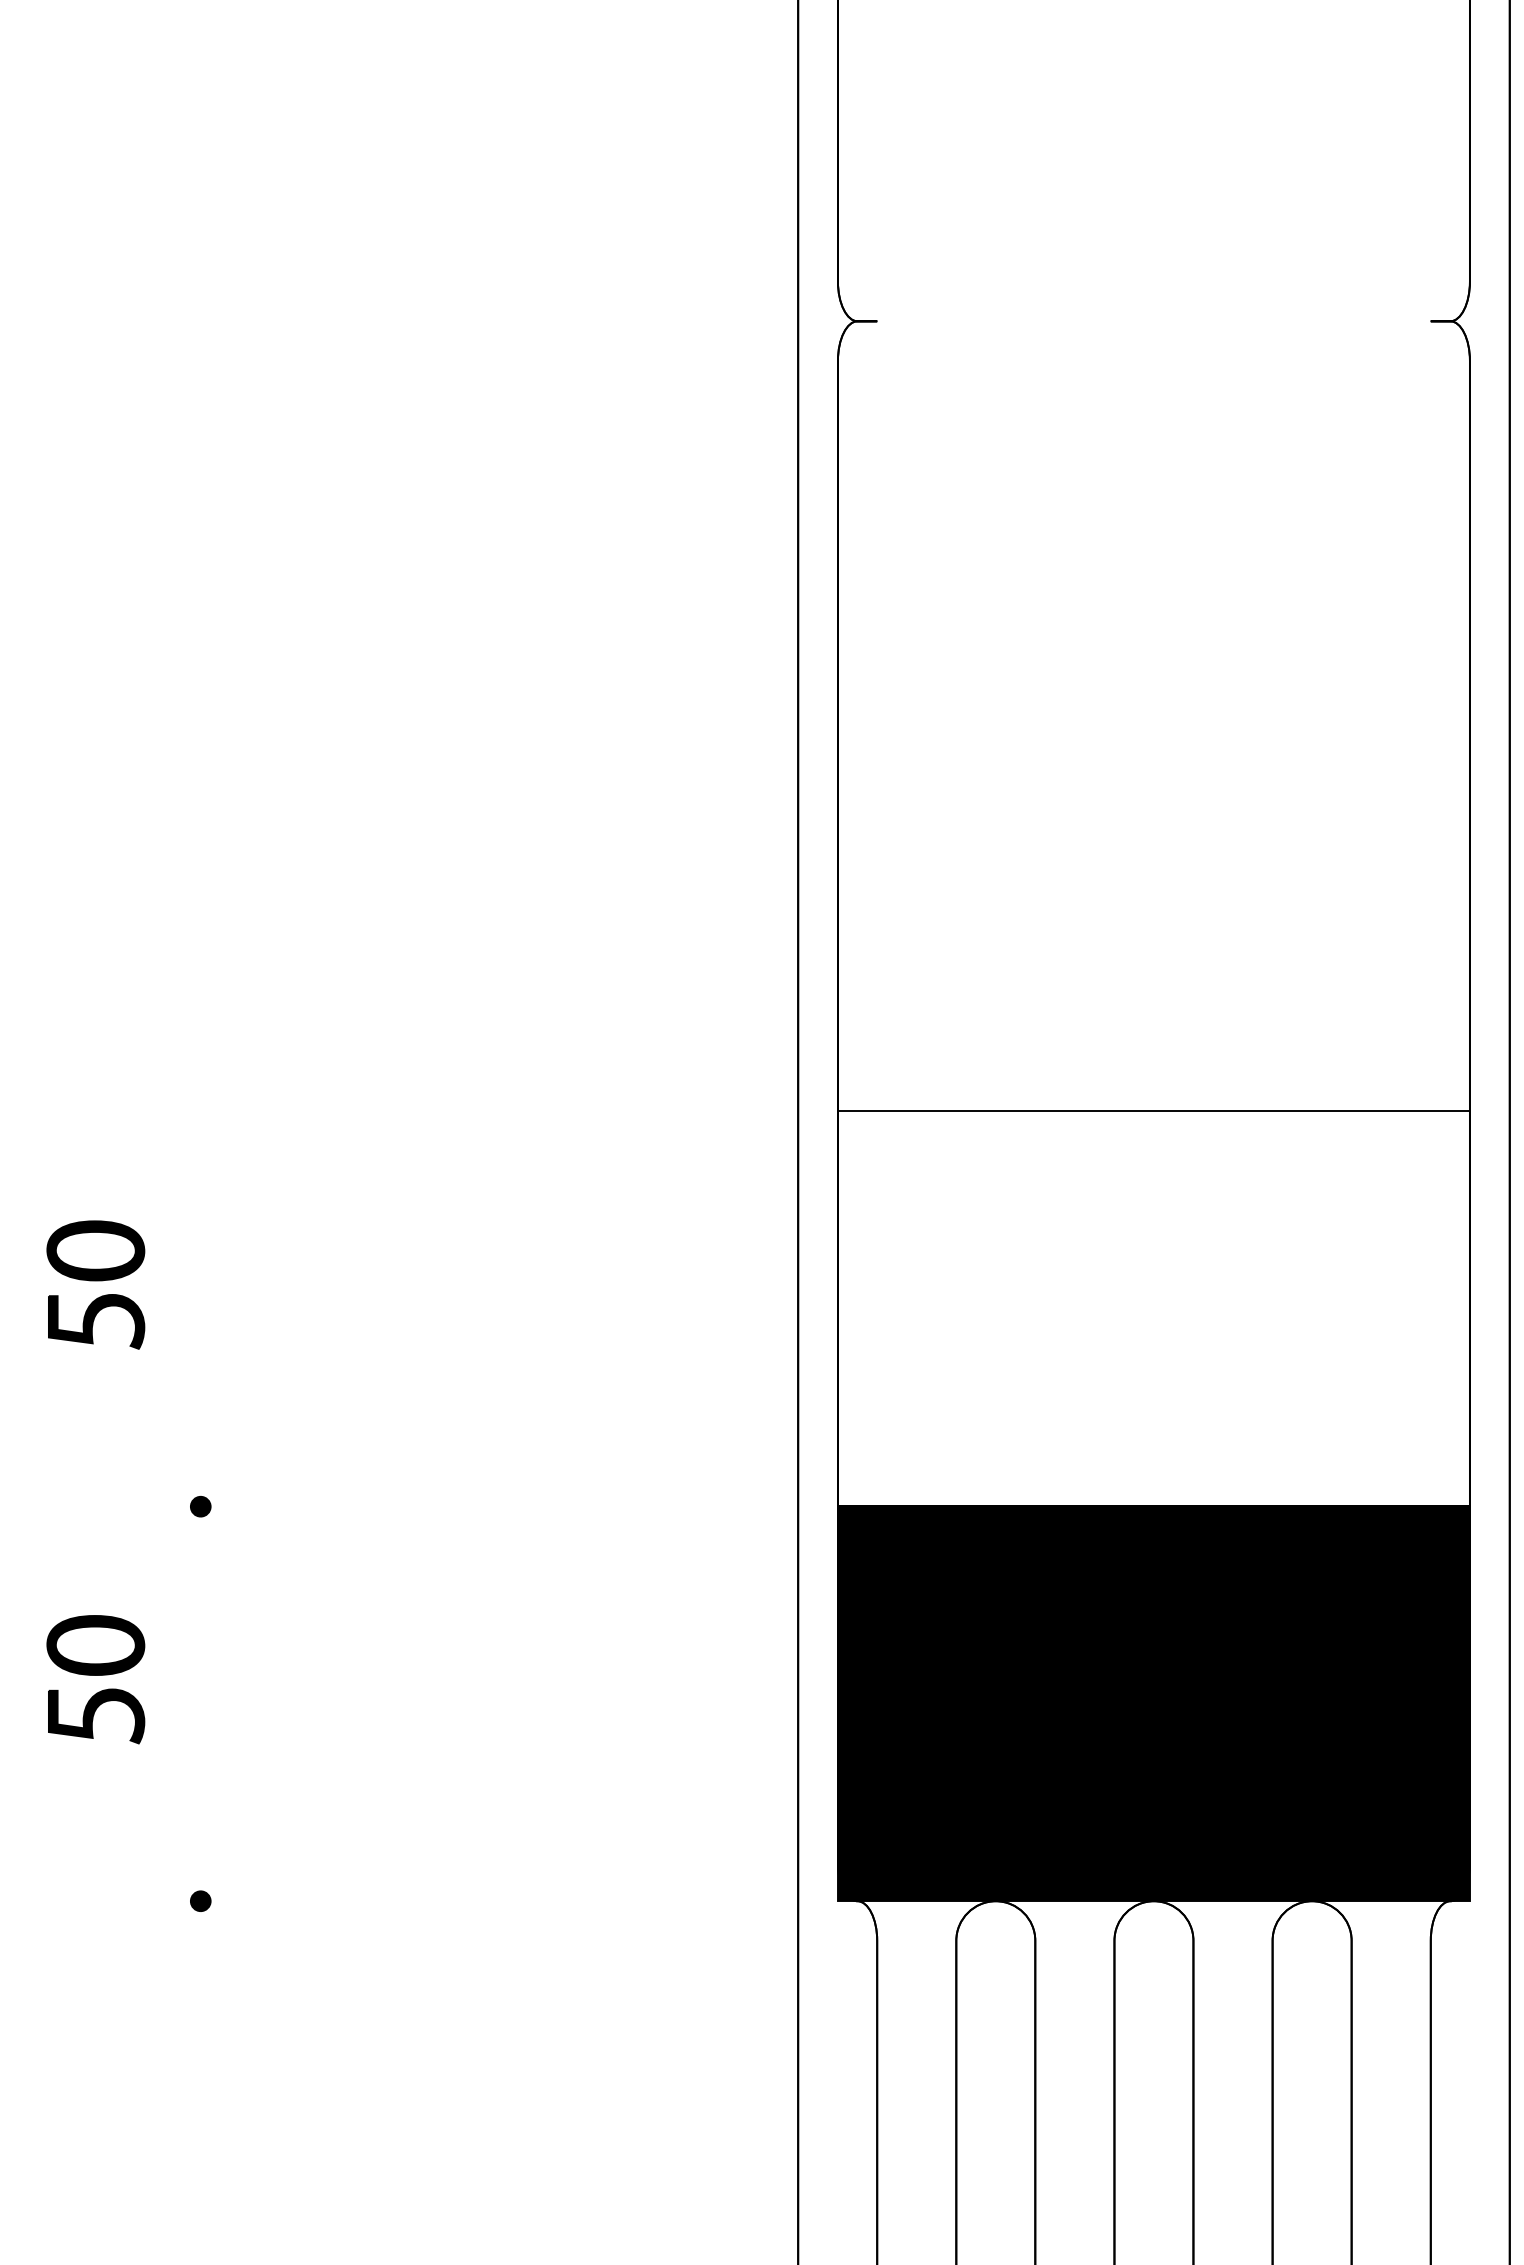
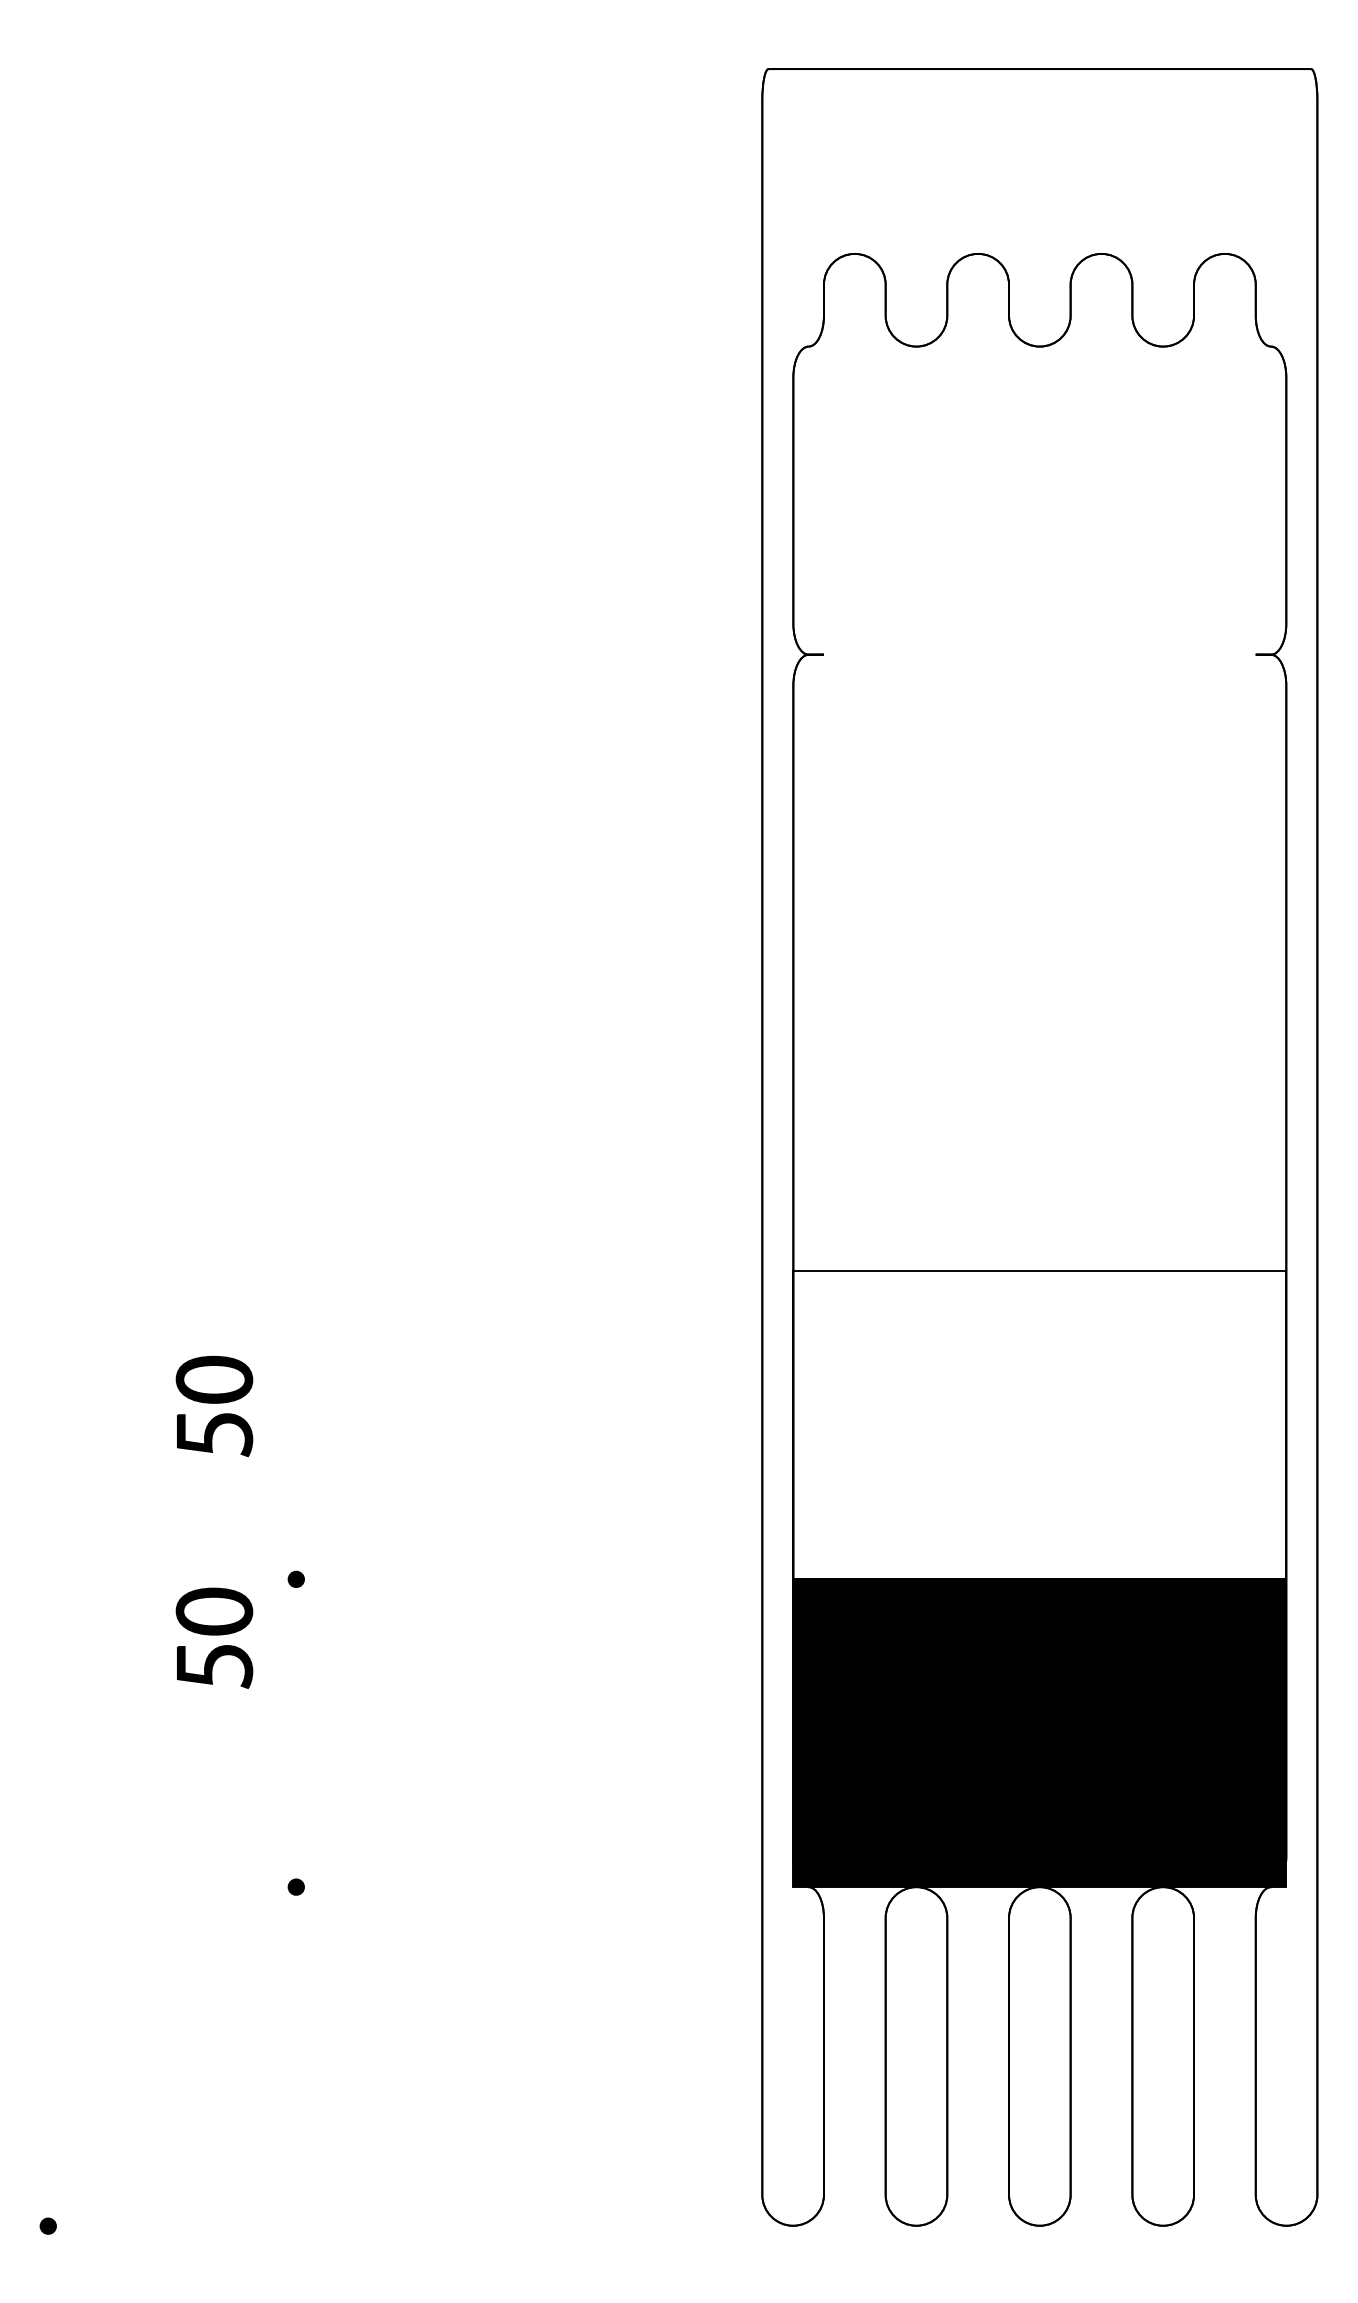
part: (95, 1678) -> (214, 1637), moved

